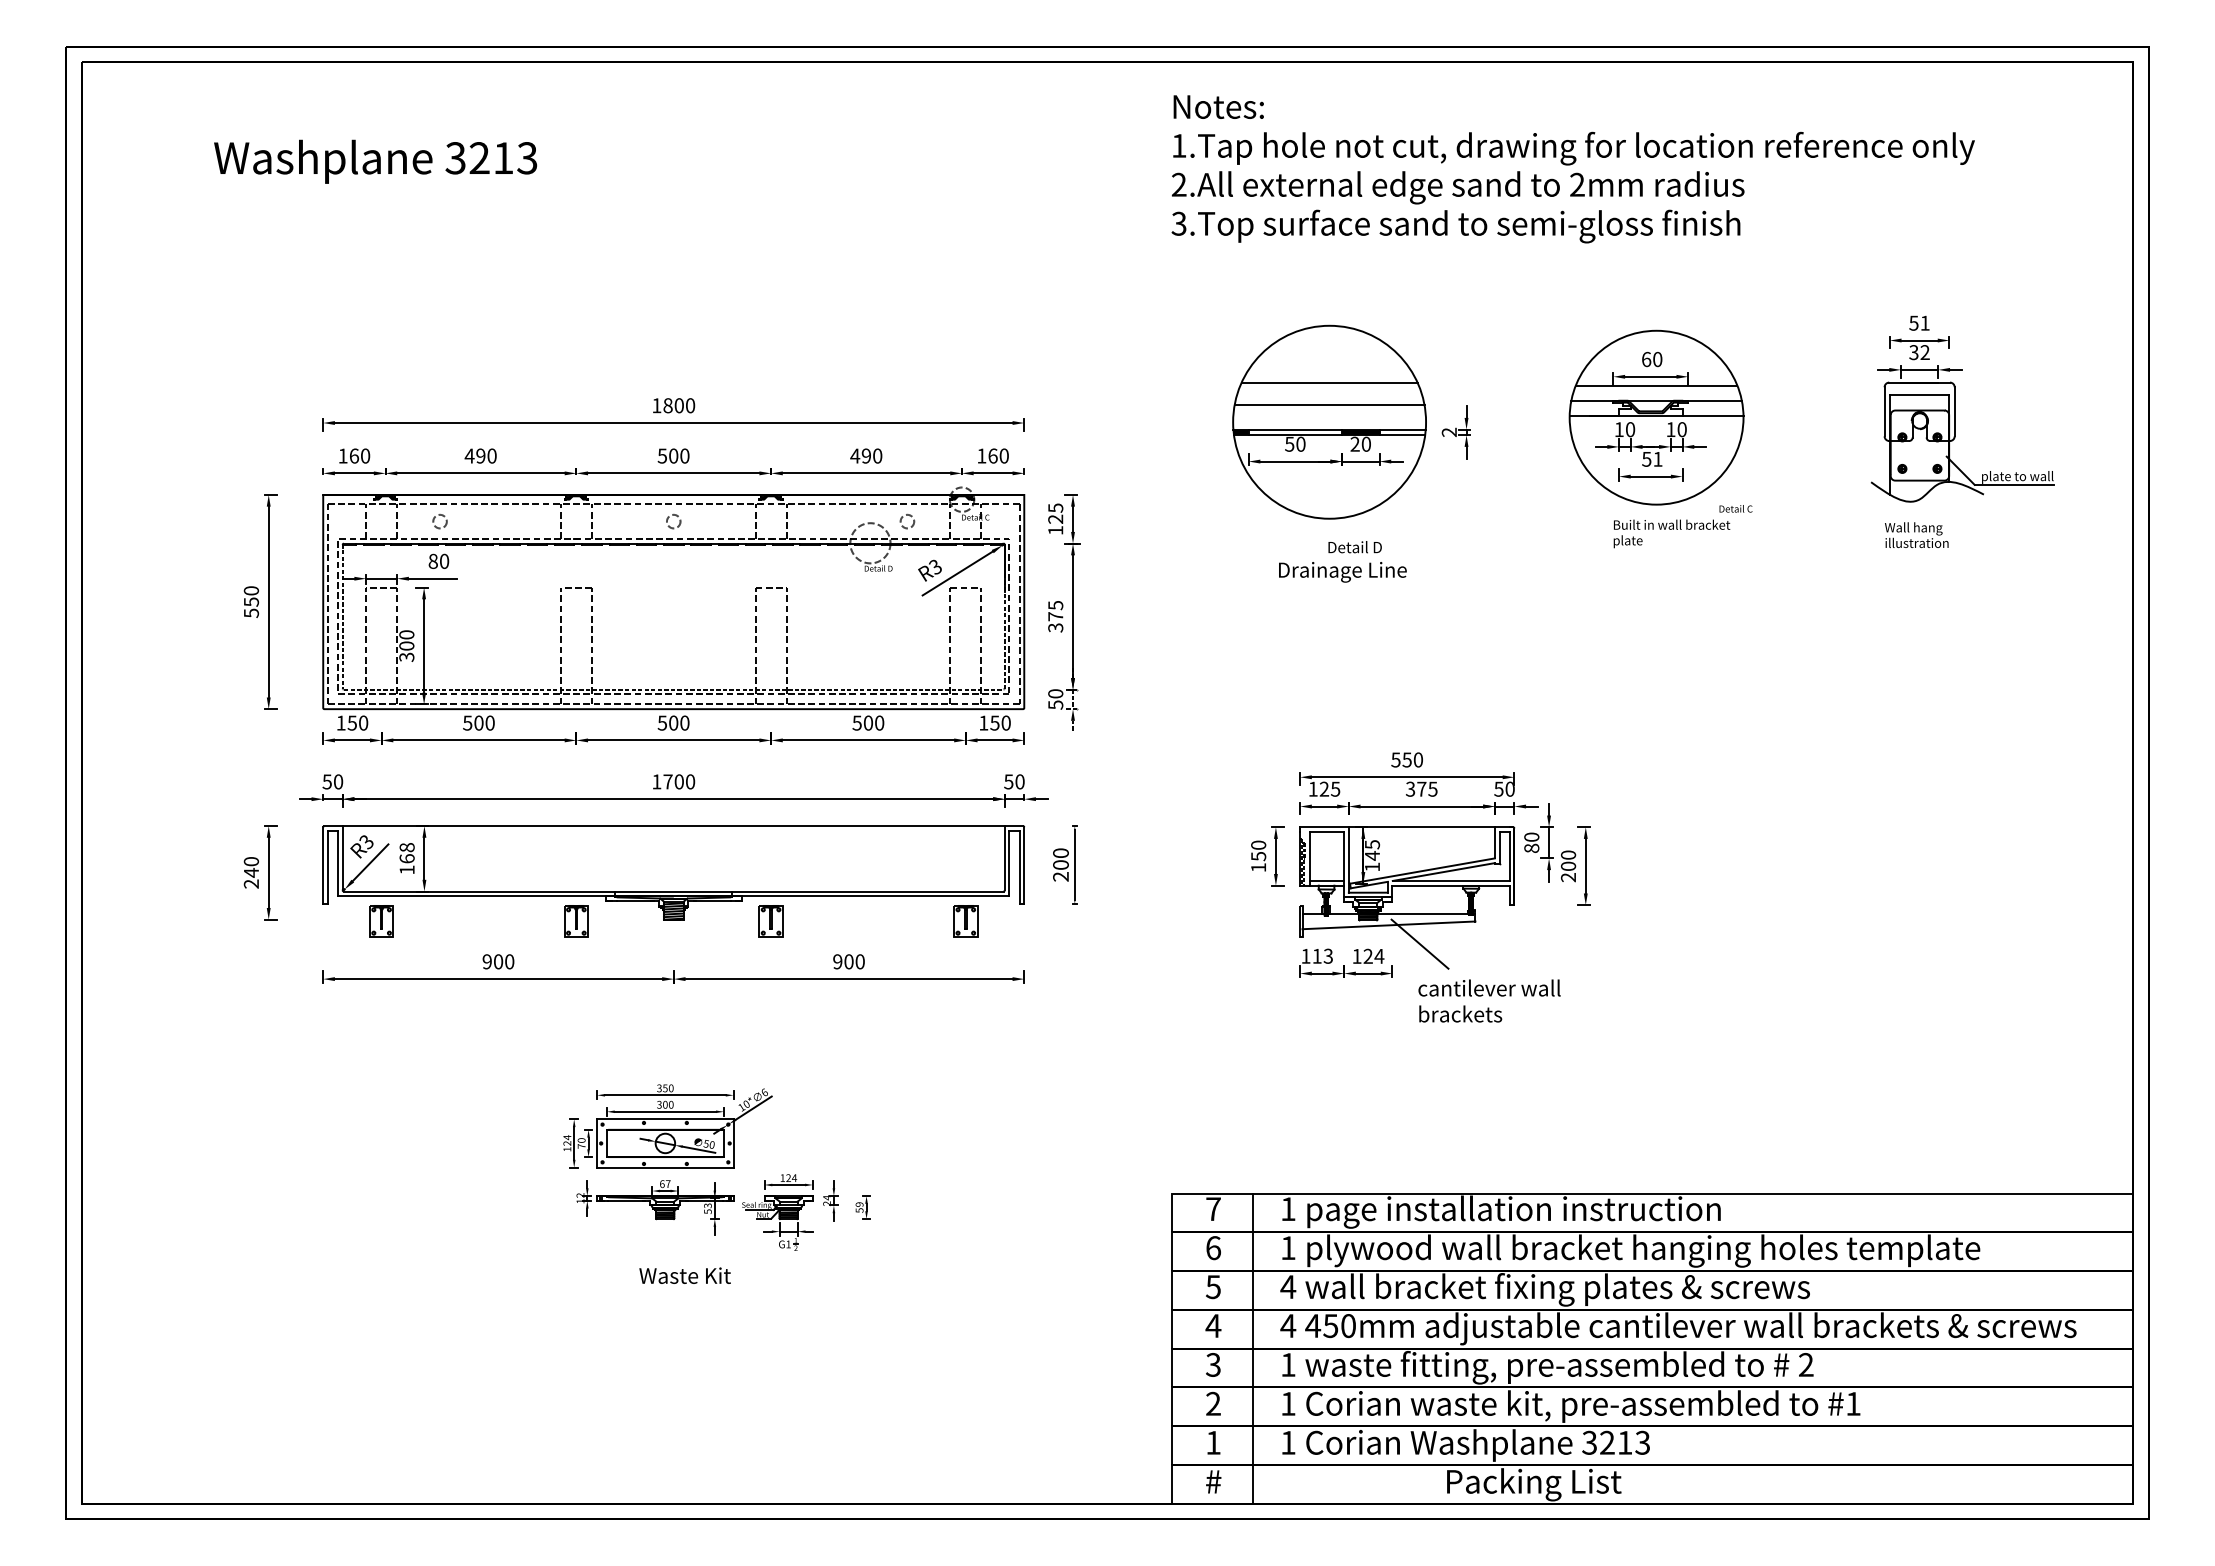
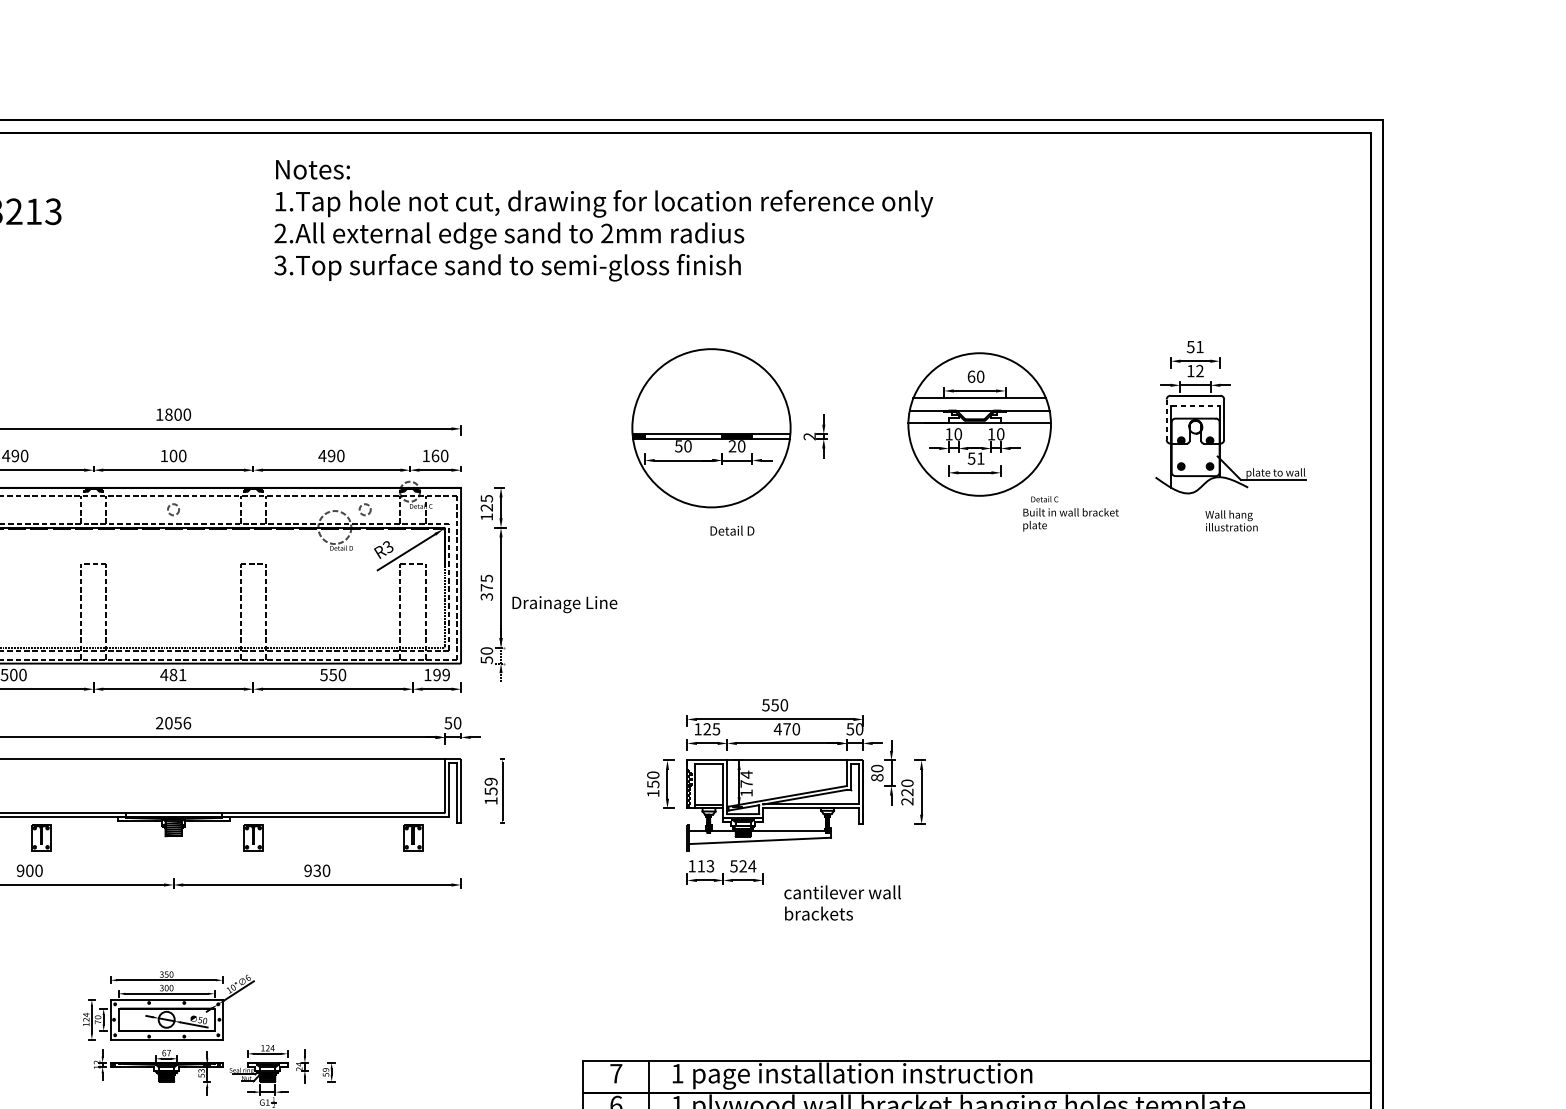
text: (1572, 169) -> (603, 220), moved
text: (1913, 352) -> (1190, 371), 32 -> 12
line: (1329, 382) -> (711, 395), removed
line: (1919, 395) -> (1195, 406), solid -> dashed
line: (1329, 405) -> (711, 414), removed
line: (1884, 411) -> (1166, 419), solid -> dashed
text: (661, 455) -> (163, 455), 500 -> 100
text: (1671, 533) -> (1070, 519), moved
text: (1916, 534) -> (1231, 520), moved
text: (1342, 572) -> (564, 604), moved
text: (673, 722) -> (173, 674), 500 -> 481
text: (867, 722) -> (332, 674), 500 -> 550
text: (1000, 722) -> (441, 674), 150 -> 199
text: (673, 781) -> (173, 722), 1700 -> 2056
text: (1421, 788) -> (786, 728), 375 -> 470
text: (1372, 849) -> (746, 778), 145 -> 174
text: (1060, 864) -> (490, 790), 200 -> 159
text: (1568, 865) -> (907, 791), 200 -> 220
part: (576, 921) -> (41, 837), moved
line: (1419, 943) -> (785, 855), removed
text: (1356, 956) -> (733, 866), 124 -> 524
text: (848, 961) -> (316, 870), 900 -> 930

